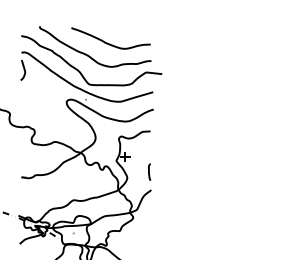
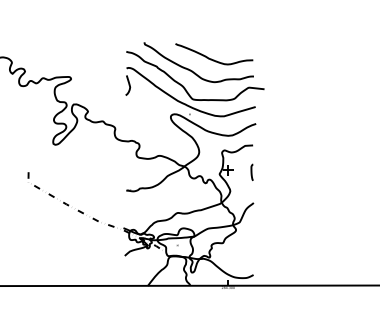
line: (148, 171) -> (251, 171), moved

